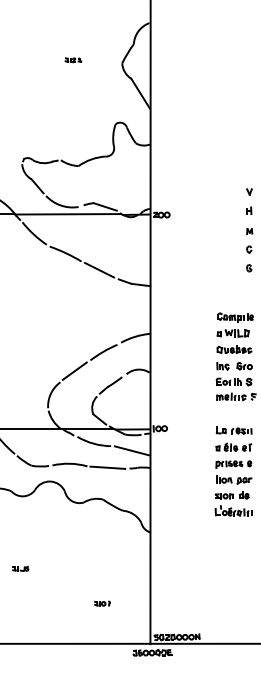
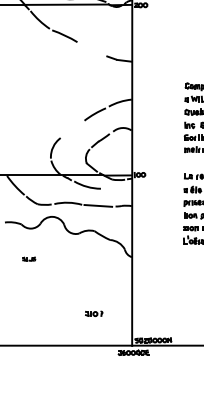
line: (99, 269) -> (91, 48), removed
line: (74, 370) -> (71, 128), removed
line: (131, 450) -> (117, 192), removed
part: (20, 568) -> (29, 258), moved
part: (102, 603) -> (94, 313), size x1.4

